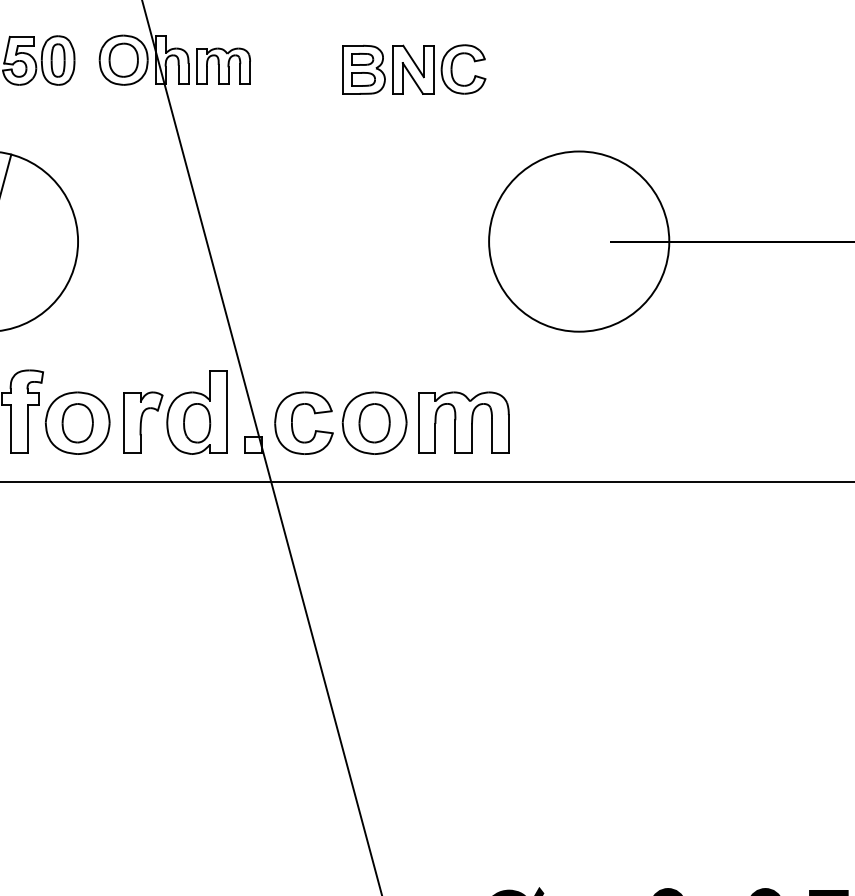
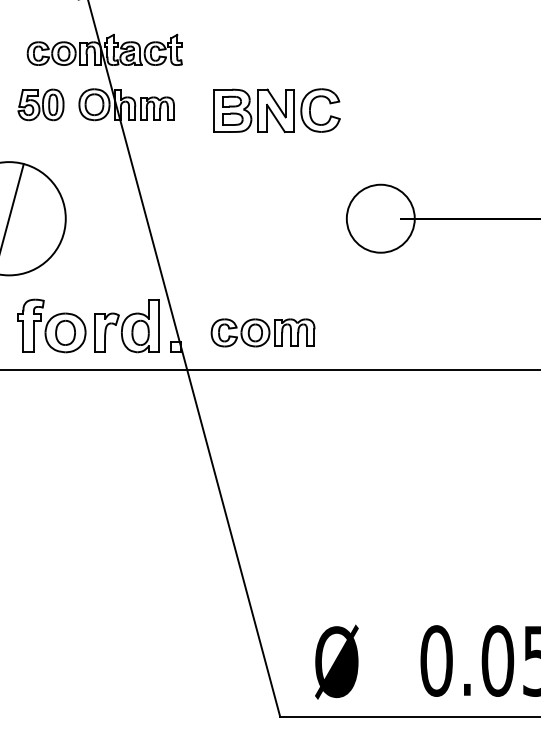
part: (413, 69) -> (276, 110), size x1.4
circle: (578, 241) -> (380, 218), size x0.6
part: (390, 422) -> (262, 332), size x0.7

